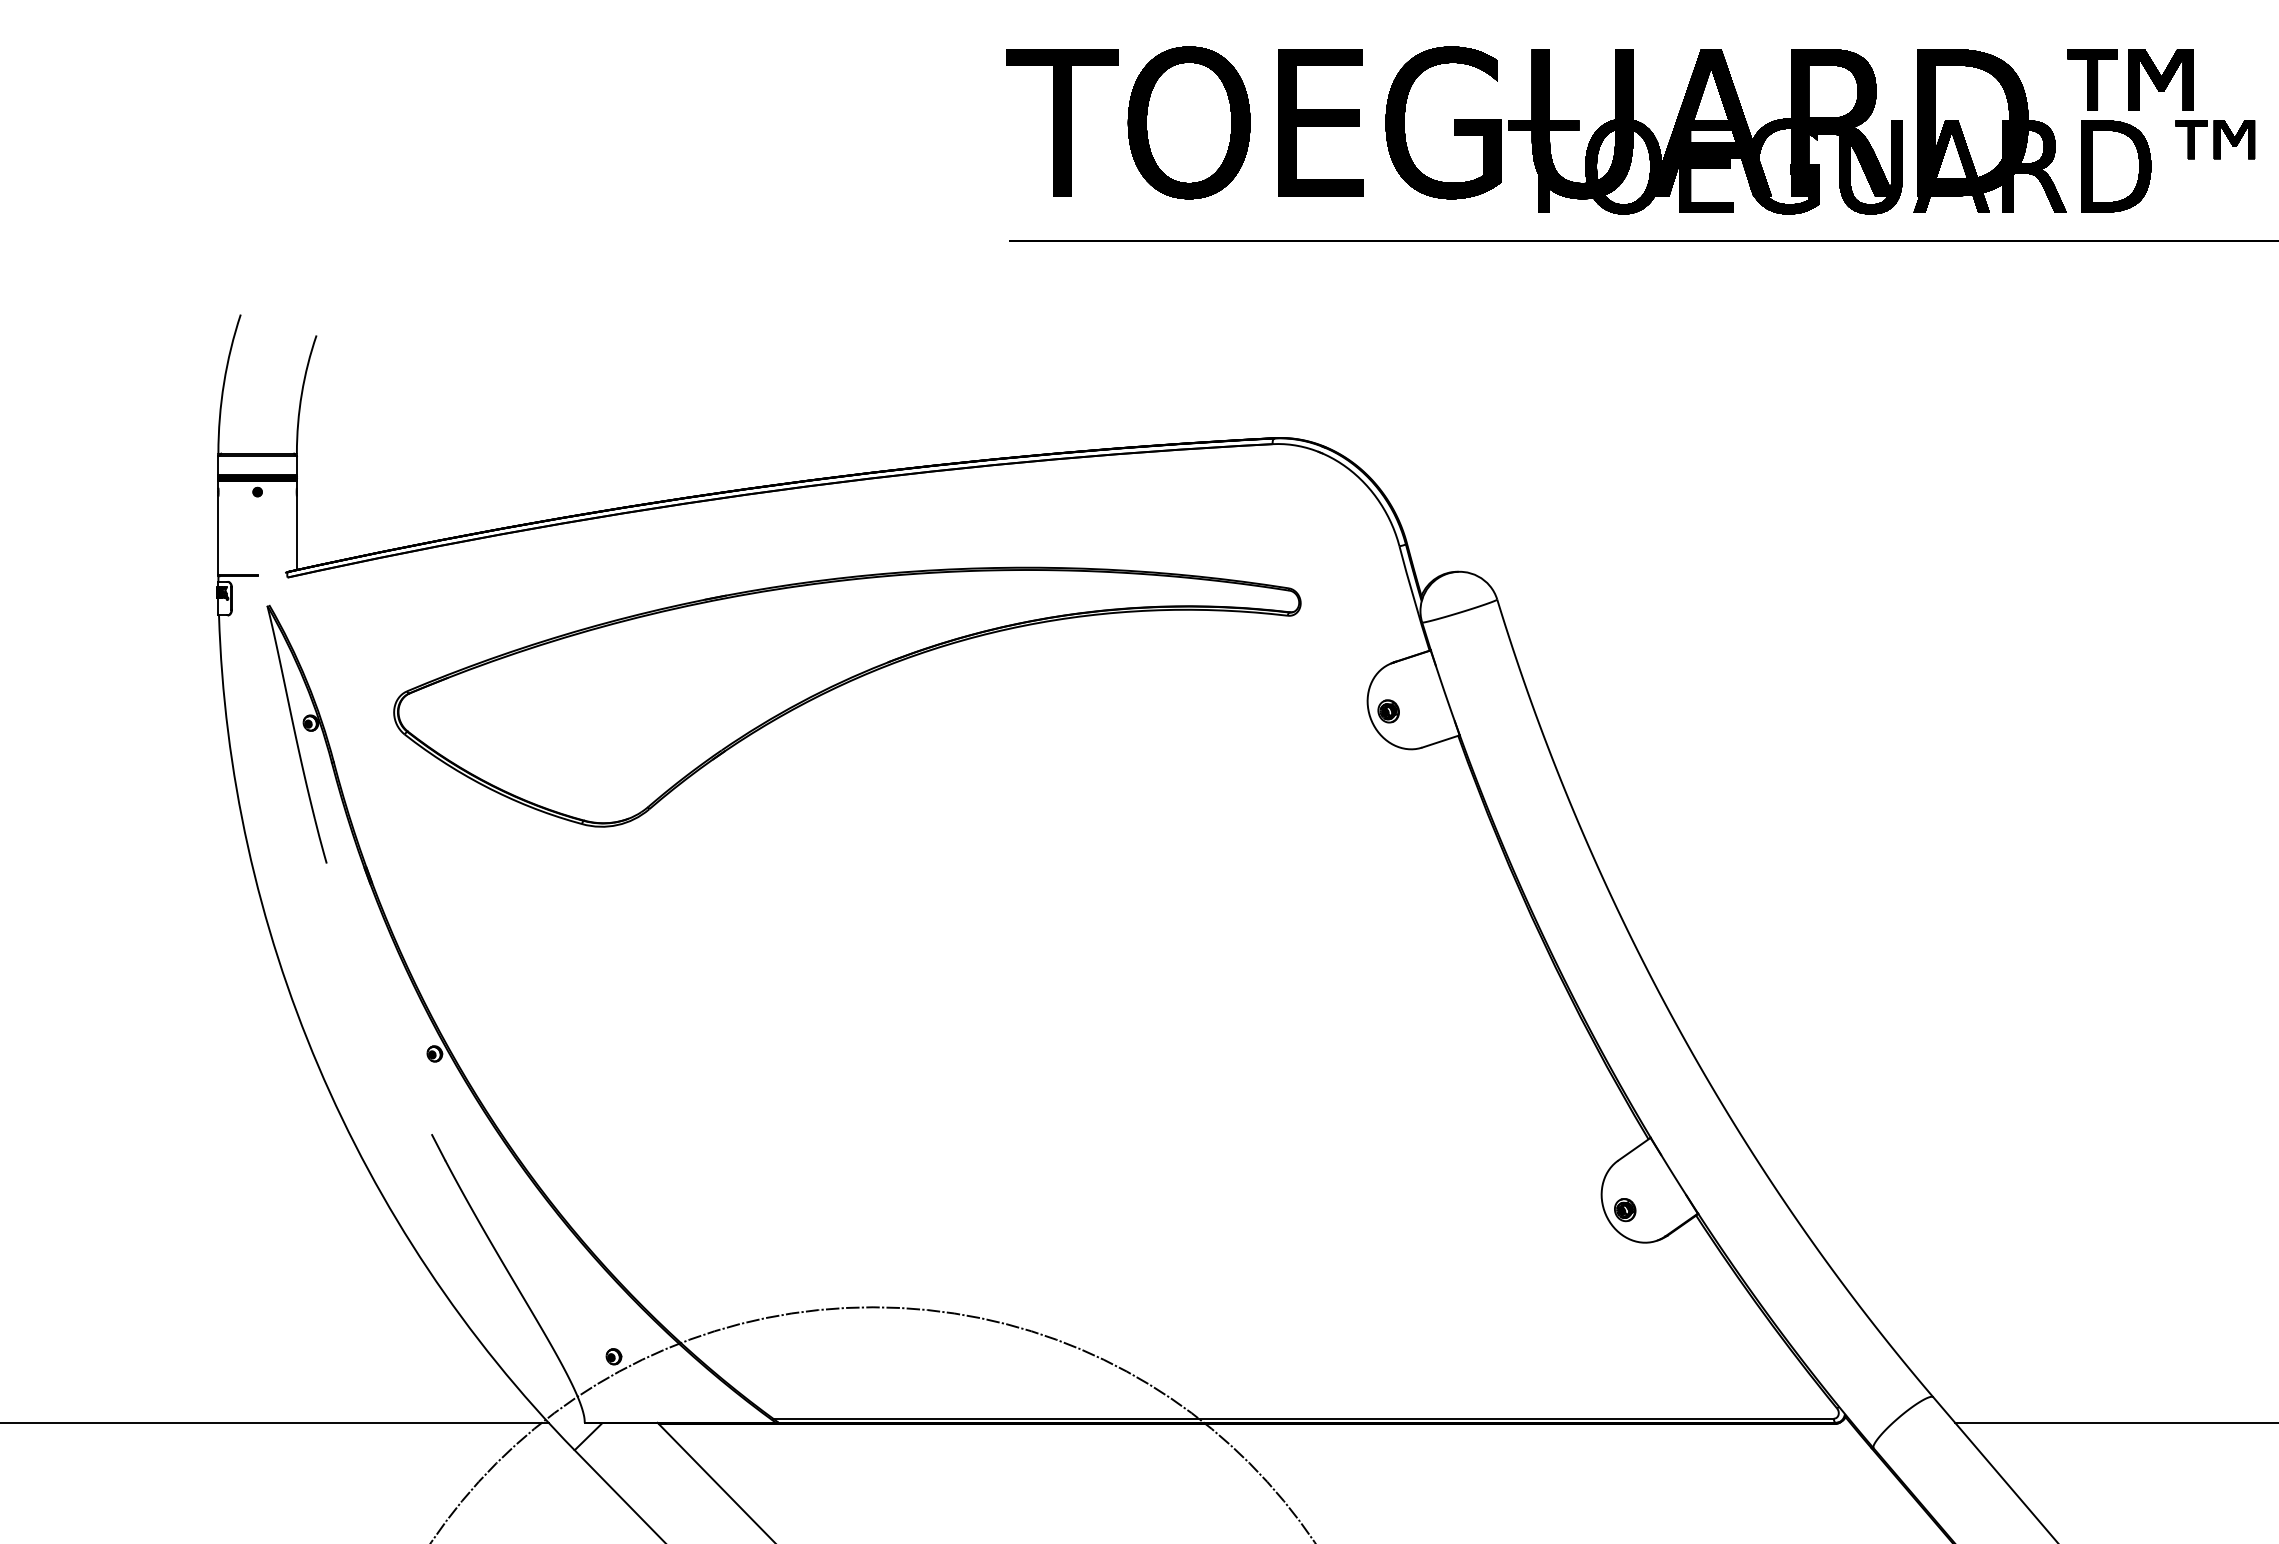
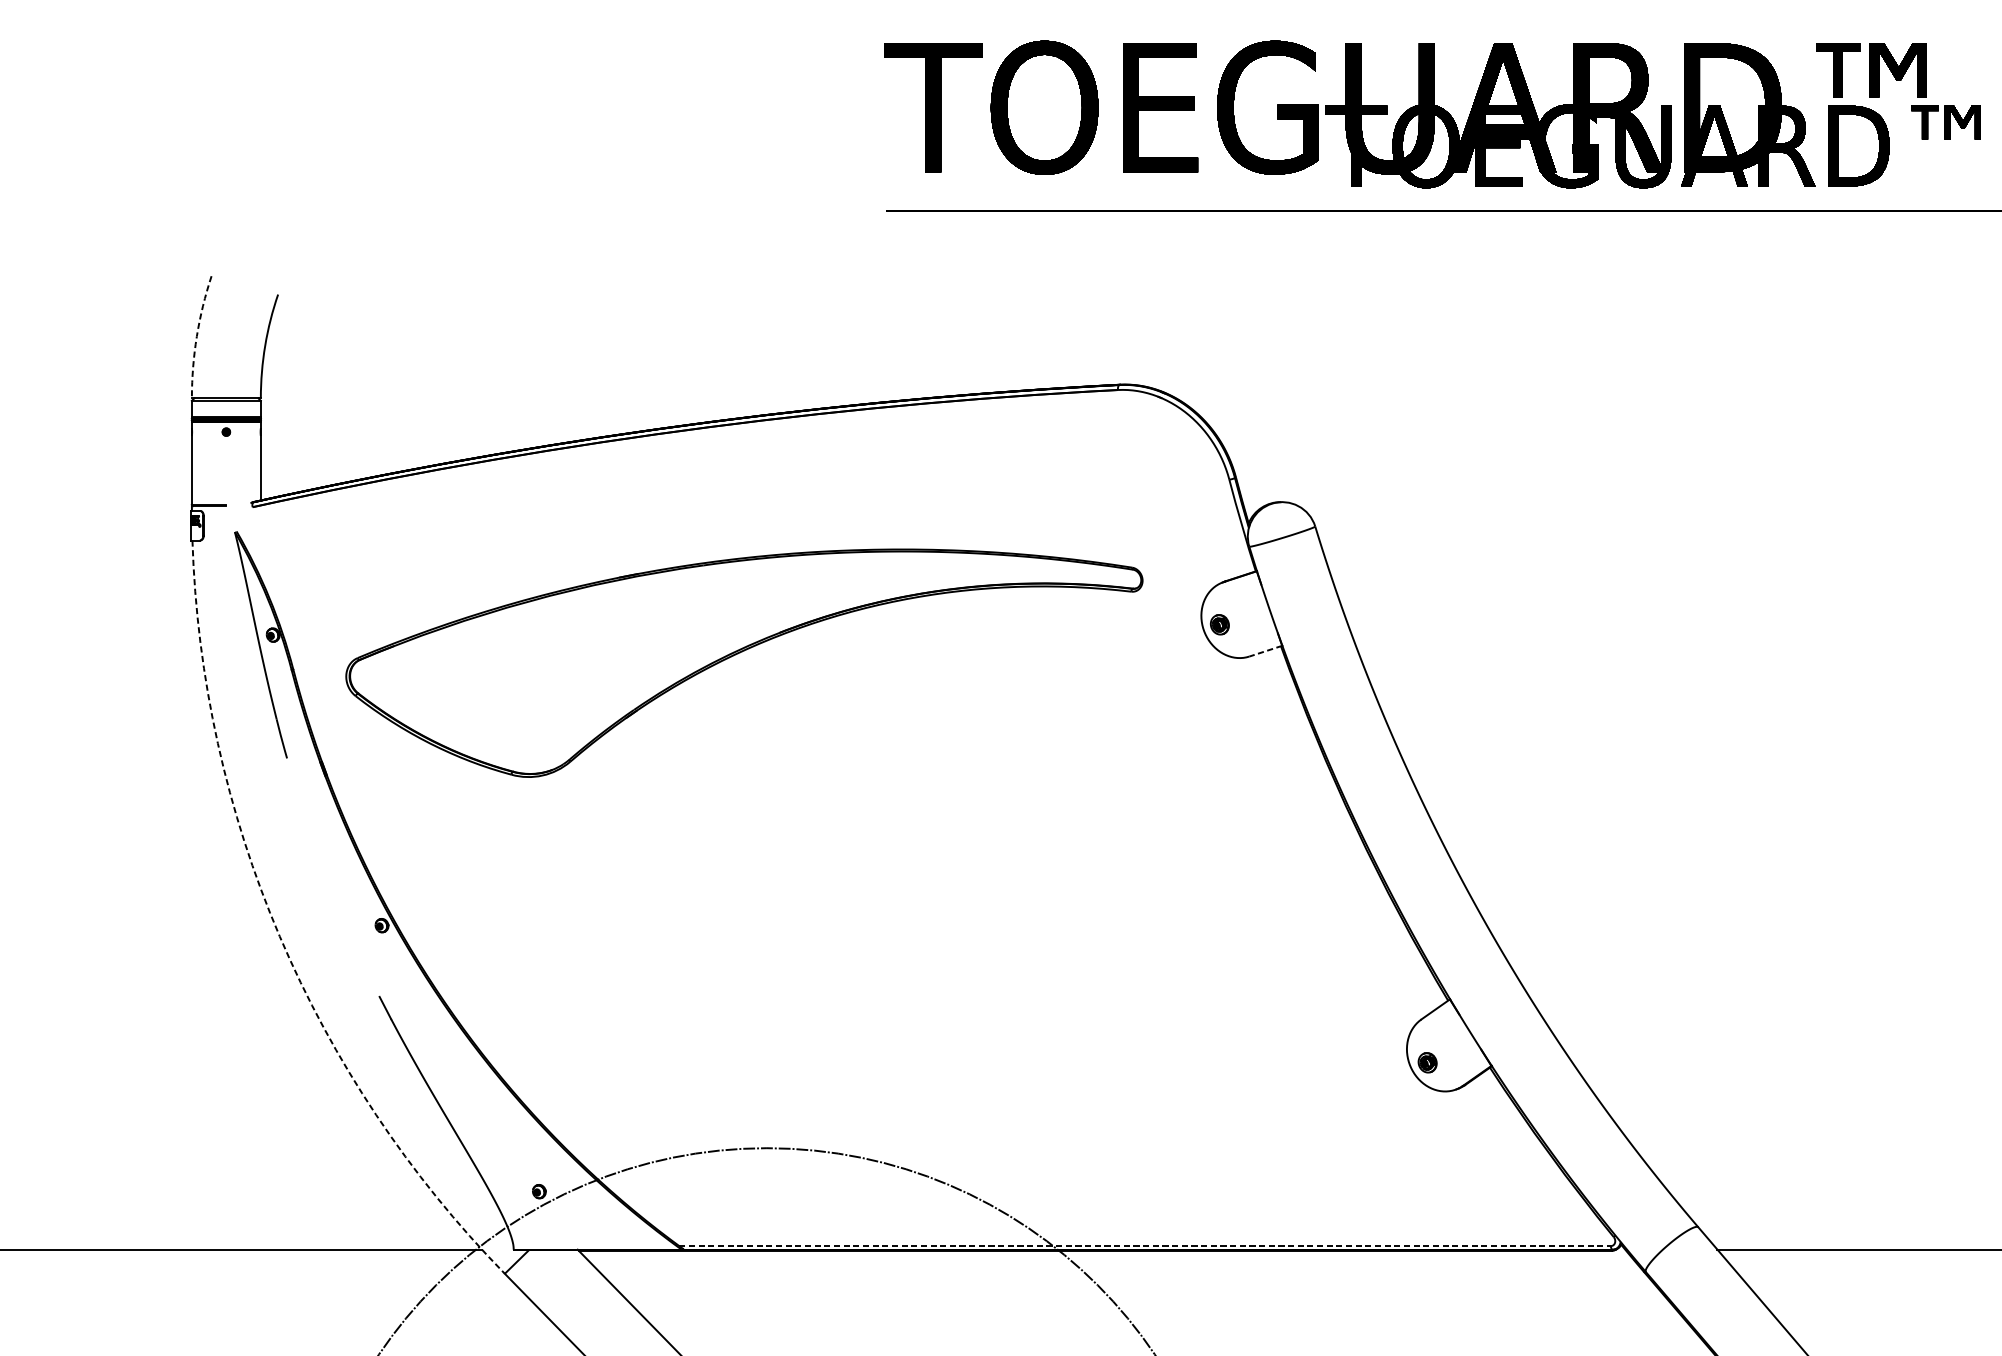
arc: (224, 383) -> (197, 336), solid -> dashed
part: (841, 686) -> (739, 653), moved
line: (1440, 741) -> (1265, 651), solid -> dashed
arc: (318, 1066) -> (279, 936), solid -> dashed
line: (1304, 1418) -> (1145, 1245), solid -> dashed

